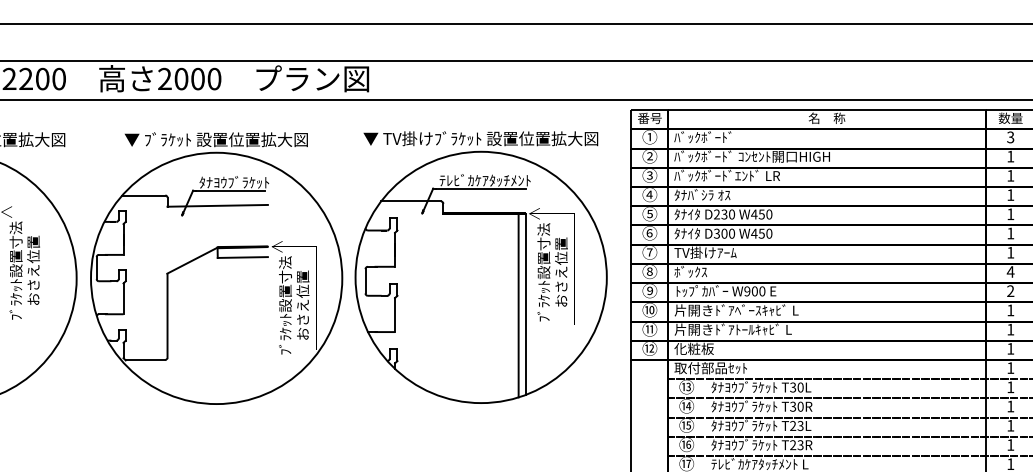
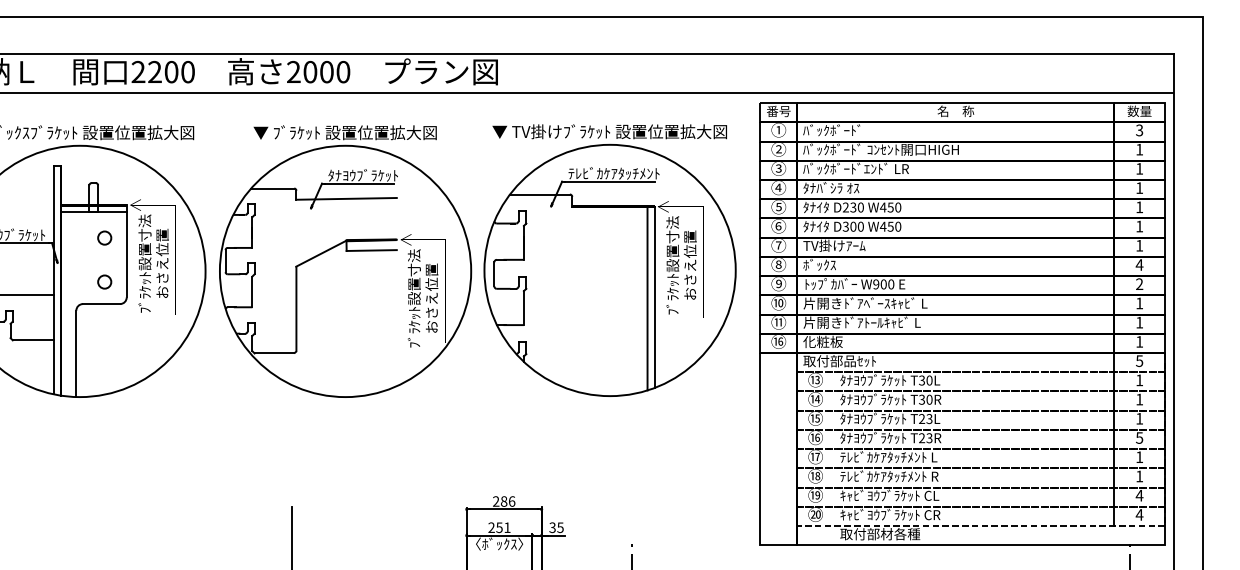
text: (651, 348) -> (780, 341), ⑫ -> ⑯
text: (1010, 368) -> (1139, 361), 1 -> 5
text: (1010, 444) -> (1139, 437), 1 -> 5

